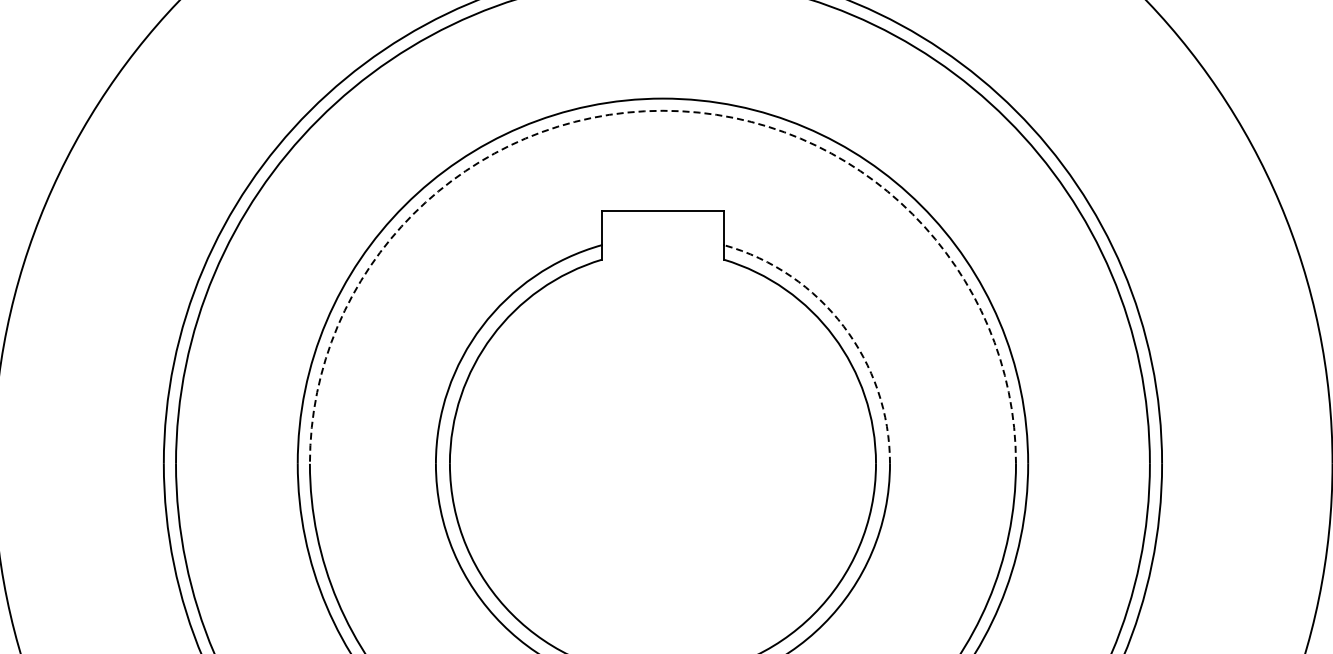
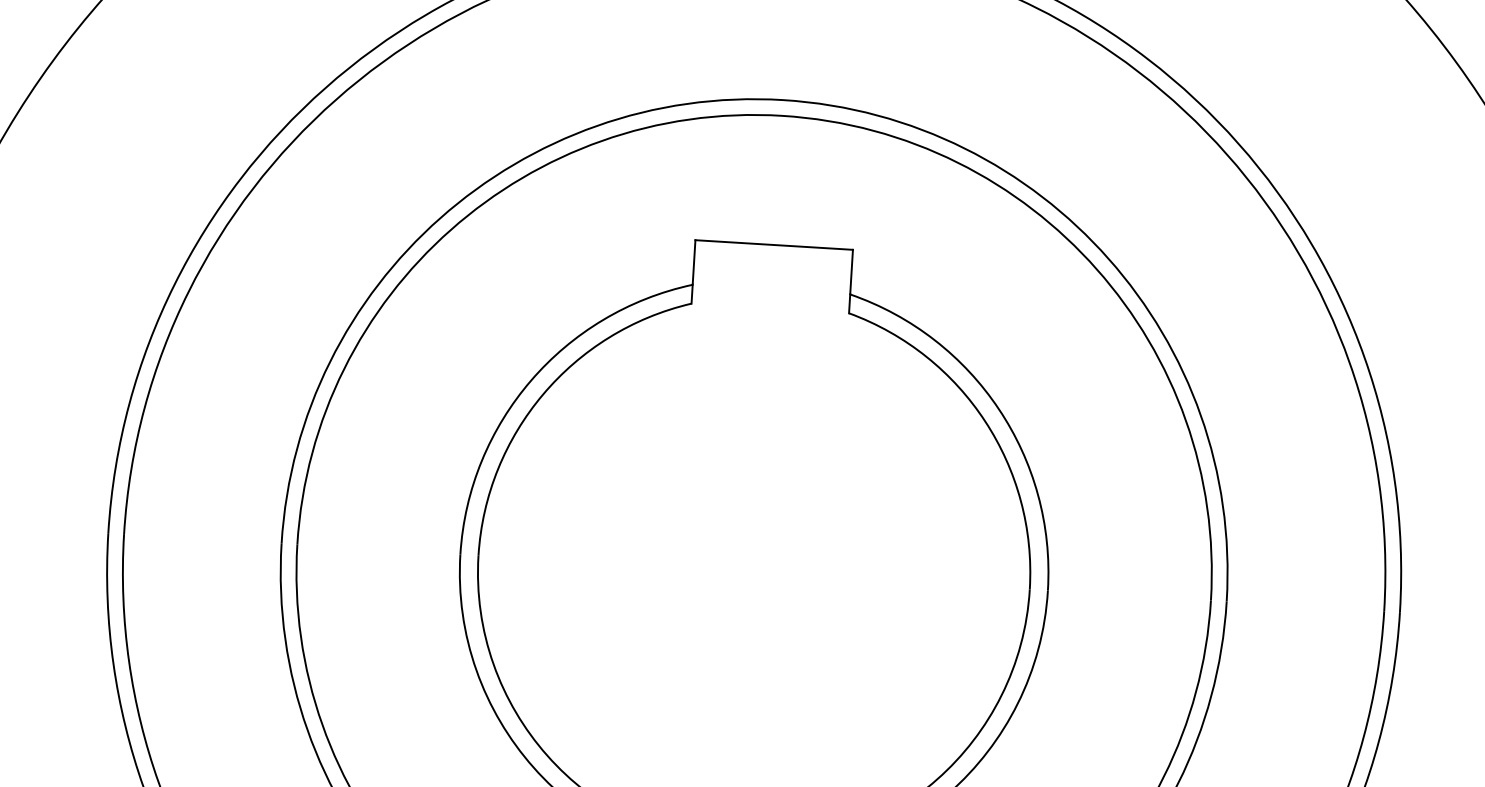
arc: (662, 110) -> (781, 115), dashed -> solid
arc: (843, 326) -> (998, 409), dashed -> solid

